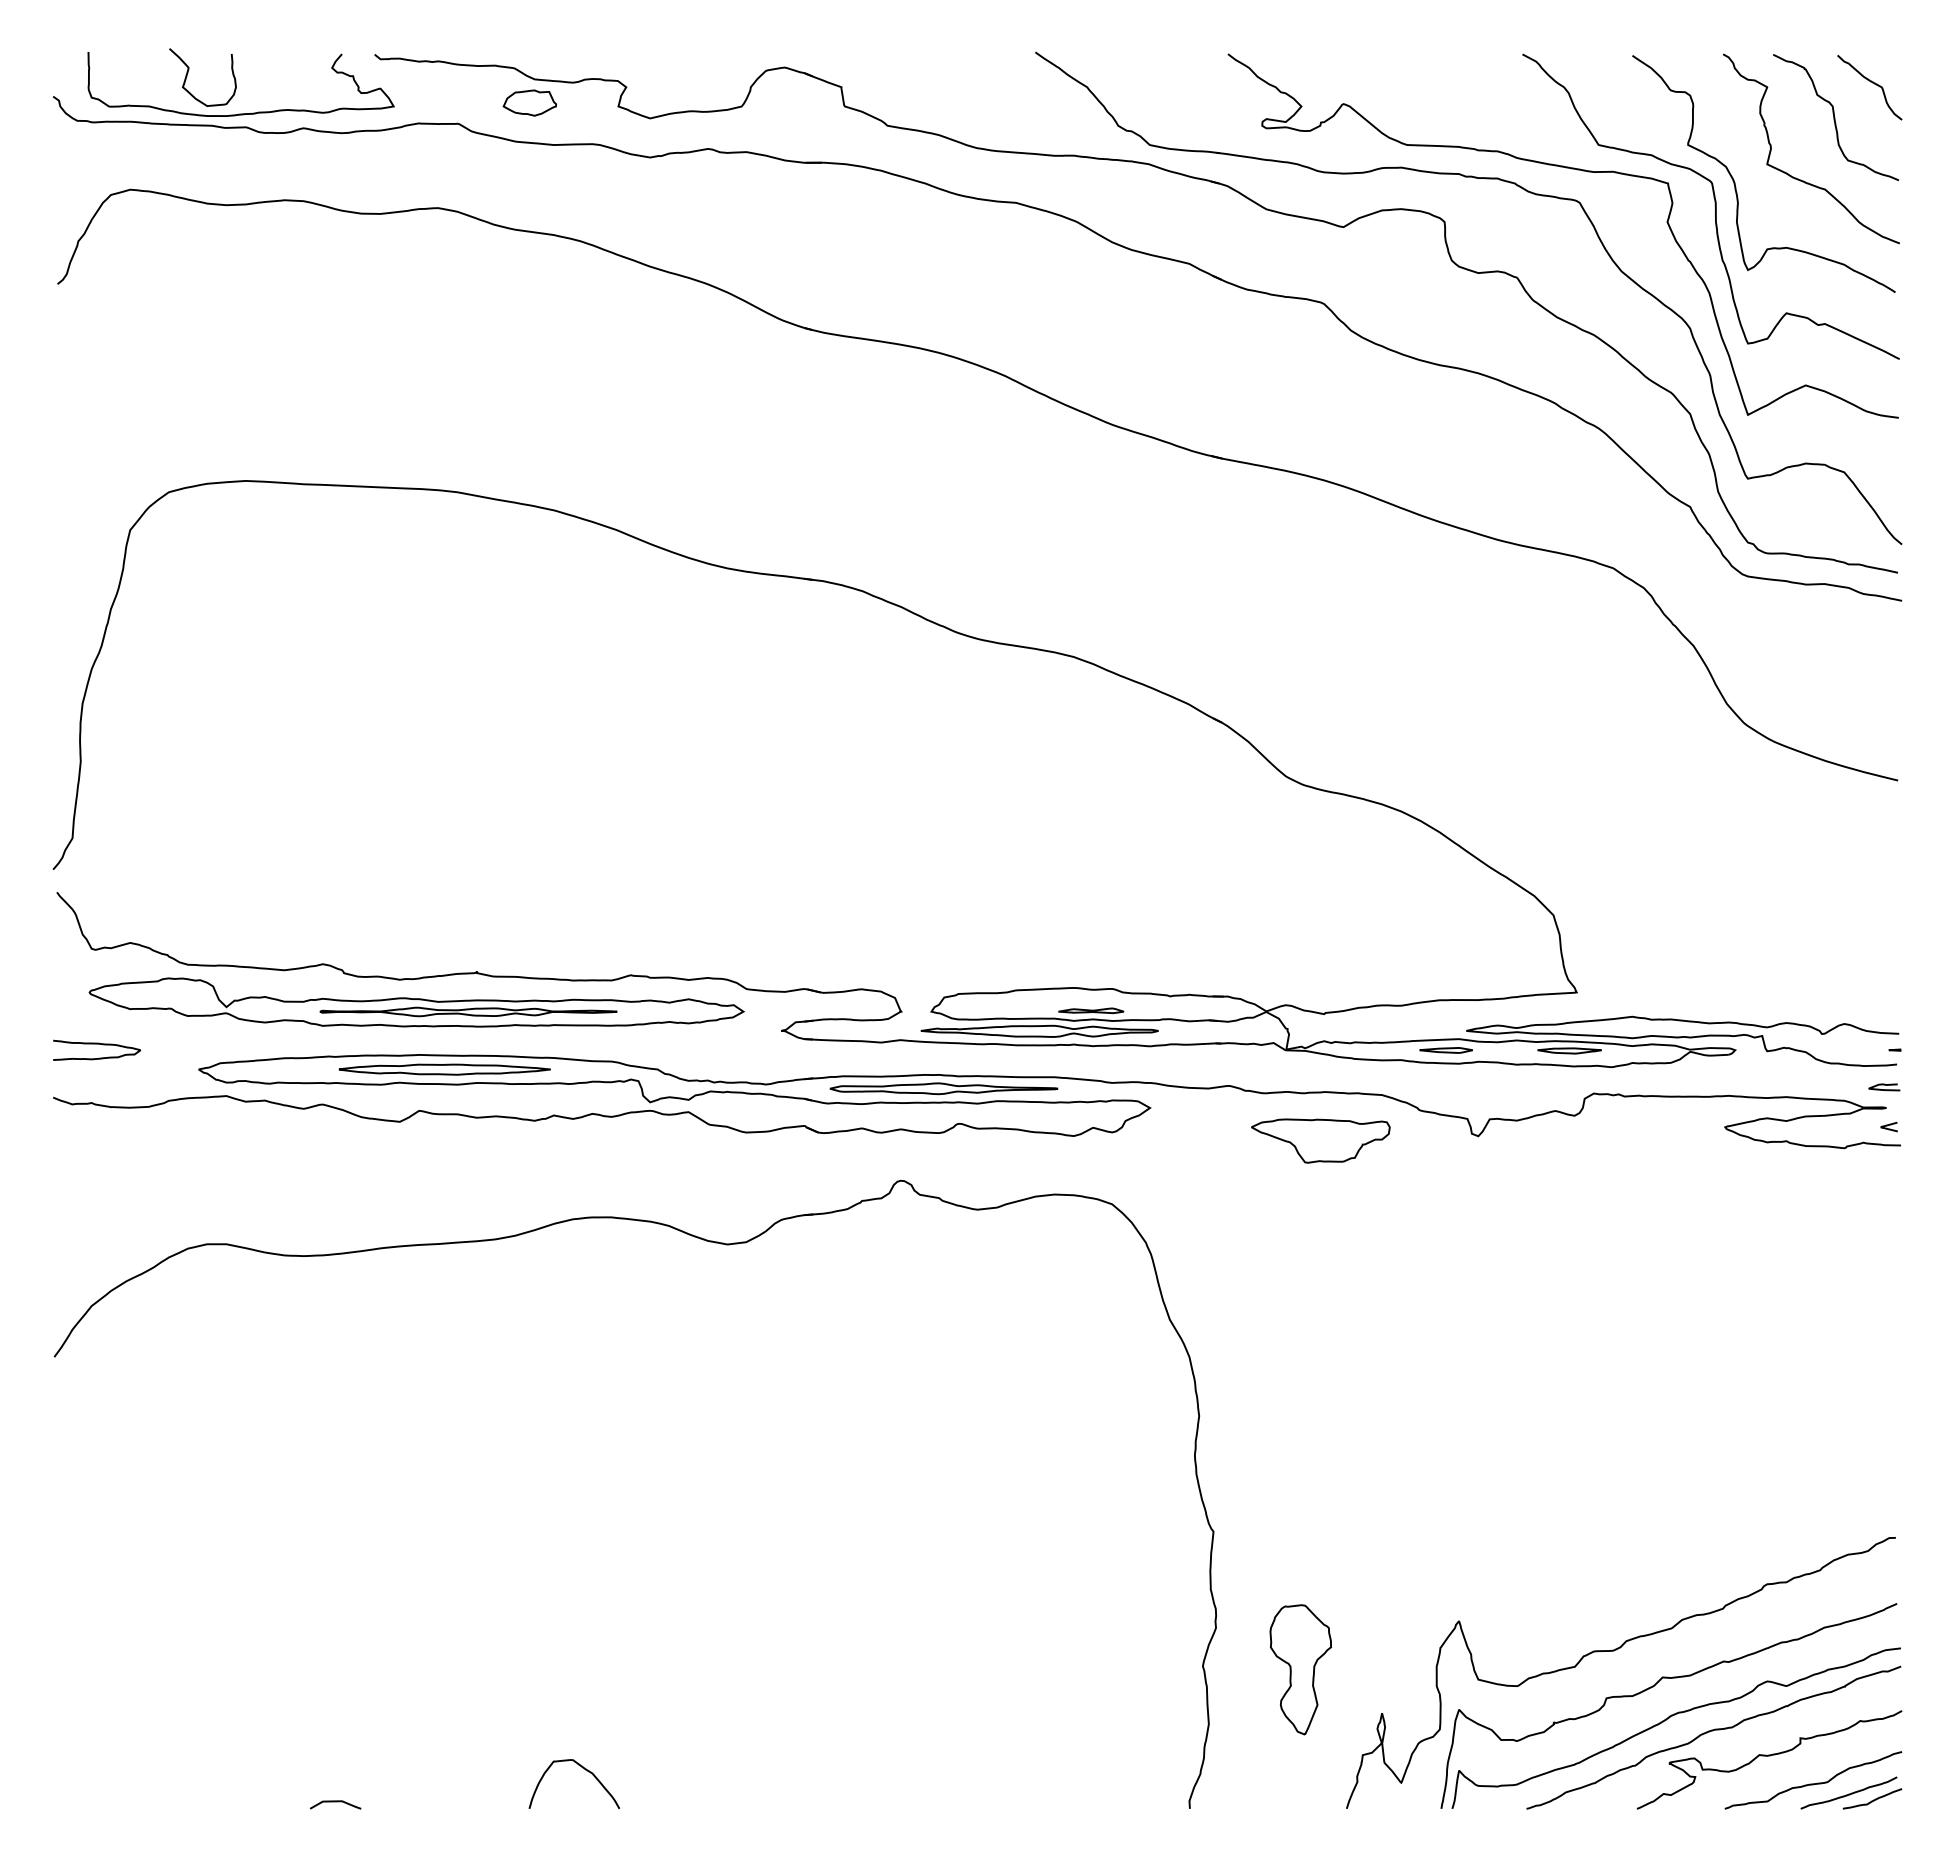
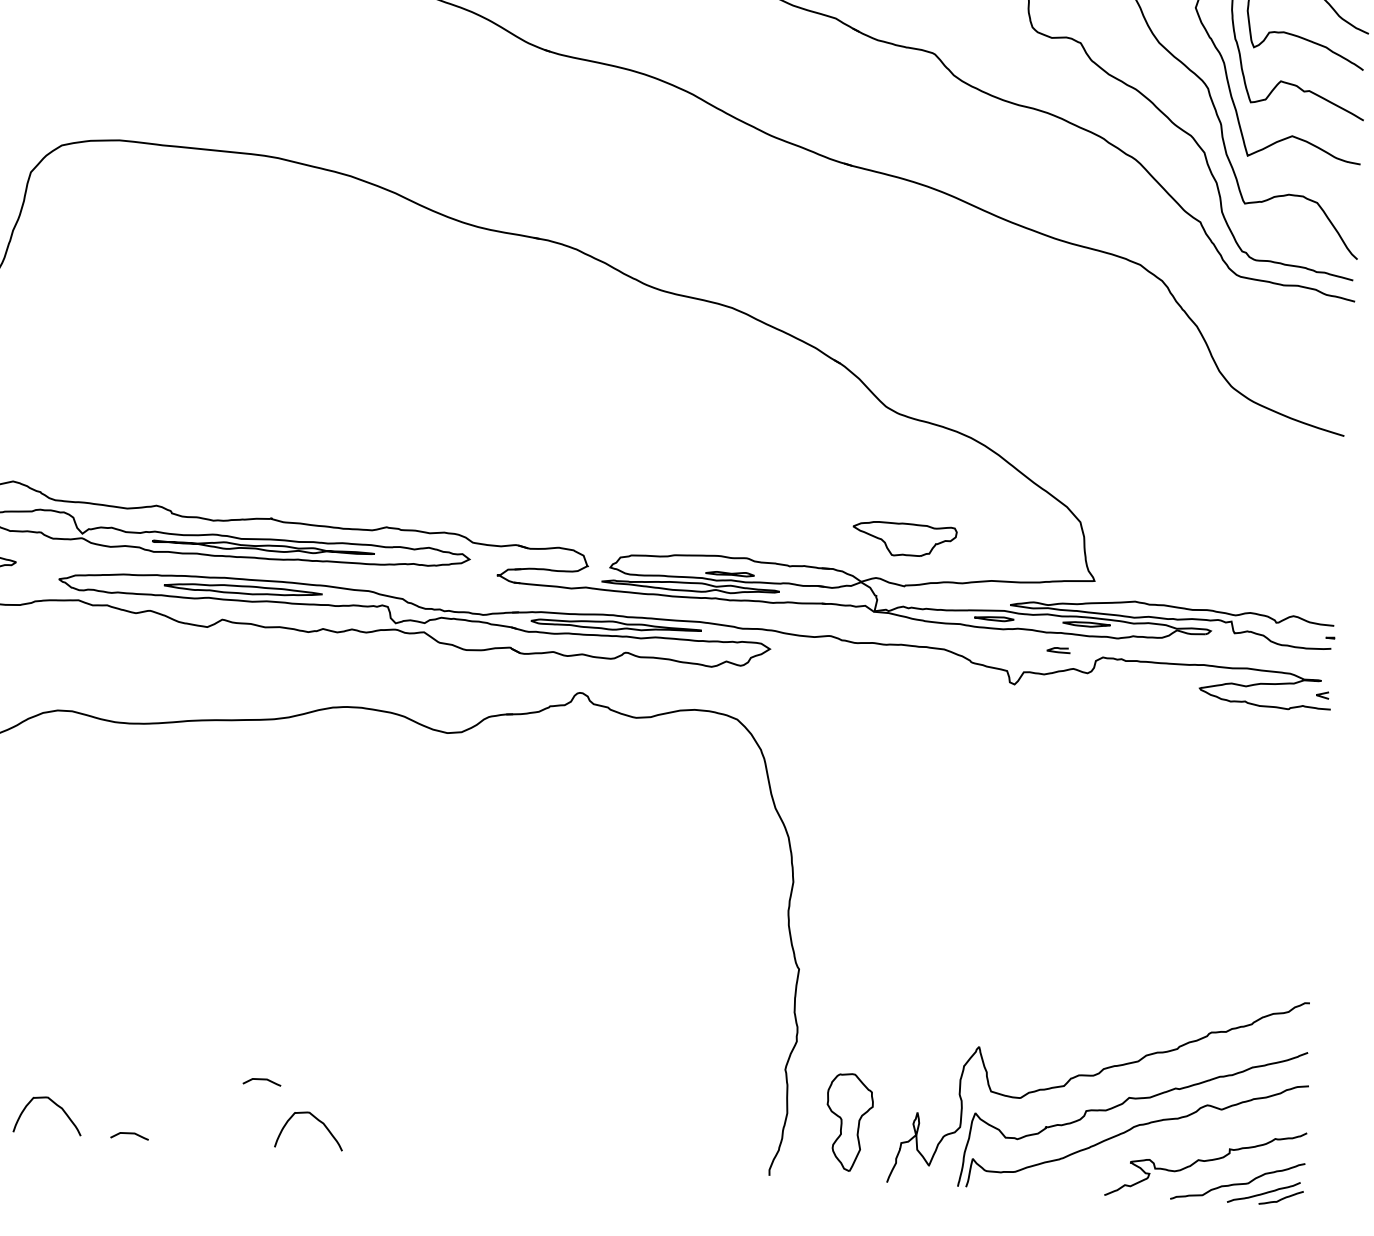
curve: (1884, 1085) -> (1058, 648), moved
part: (1320, 1140) -> (904, 539), moved
part: (1300, 1669) -> (848, 1122), moved
curve: (507, 1720) -> (262, 1080), added
curve: (1713, 1731) -> (1165, 1140), removed
curve: (233, 1768) -> (54, 1104), added

